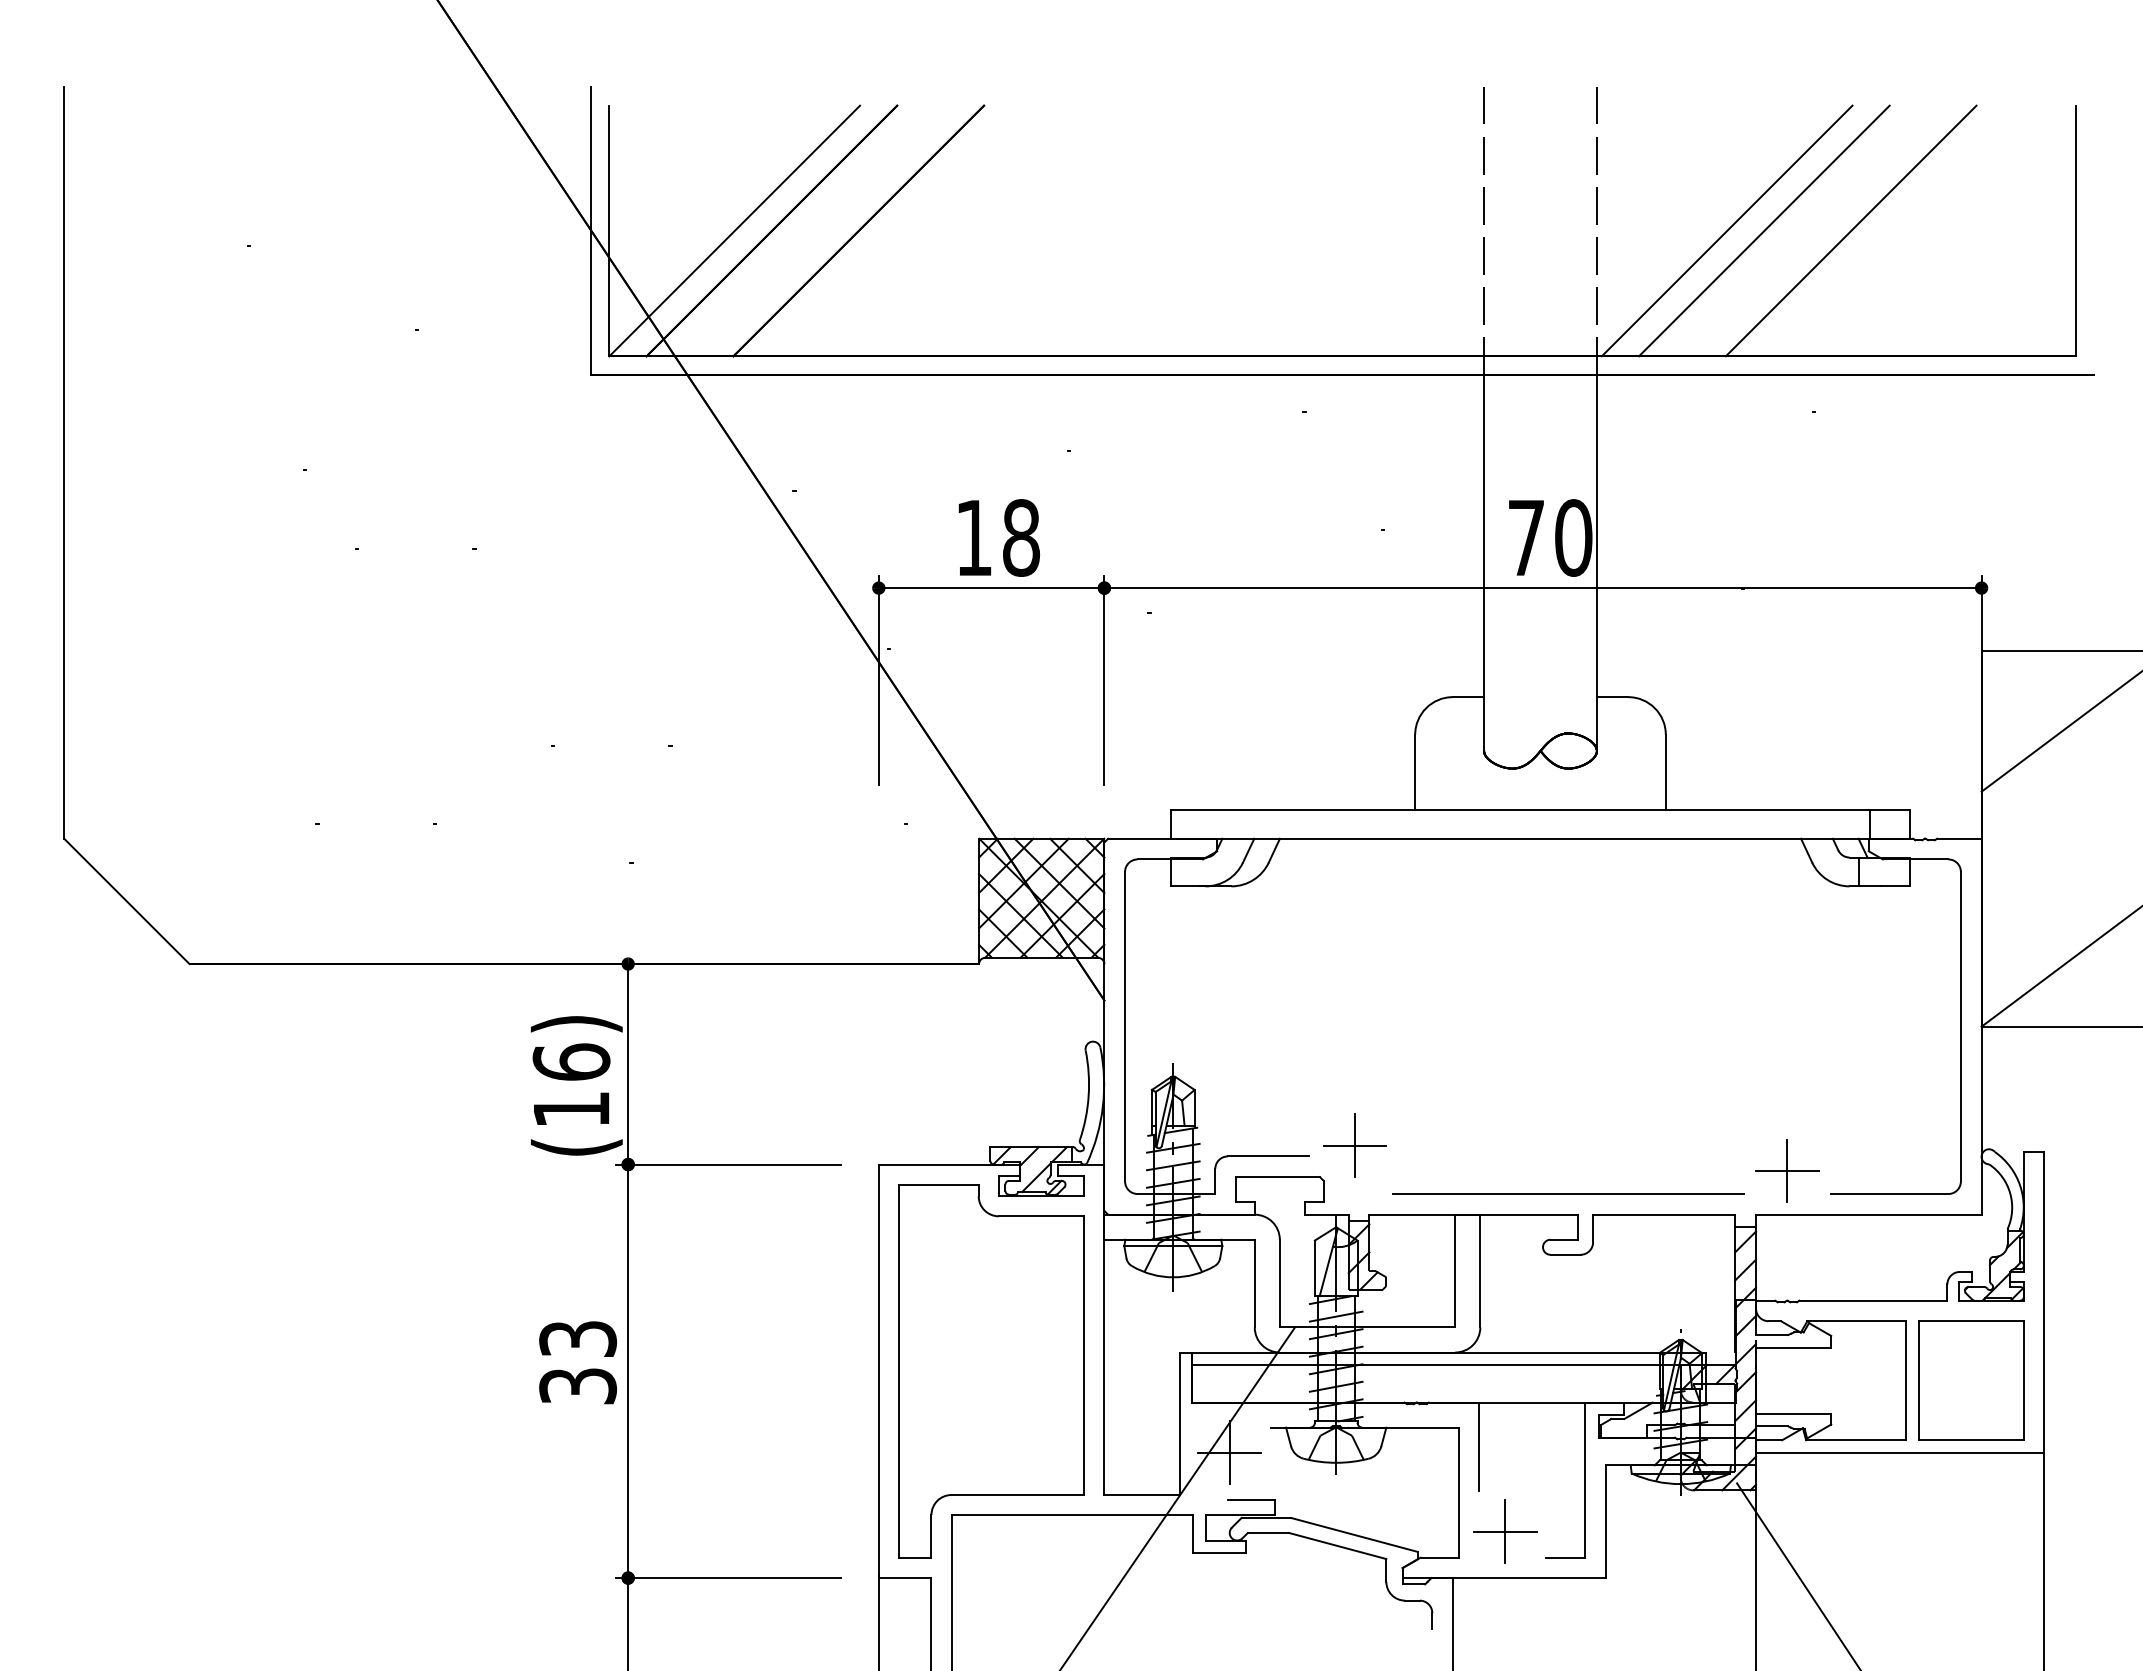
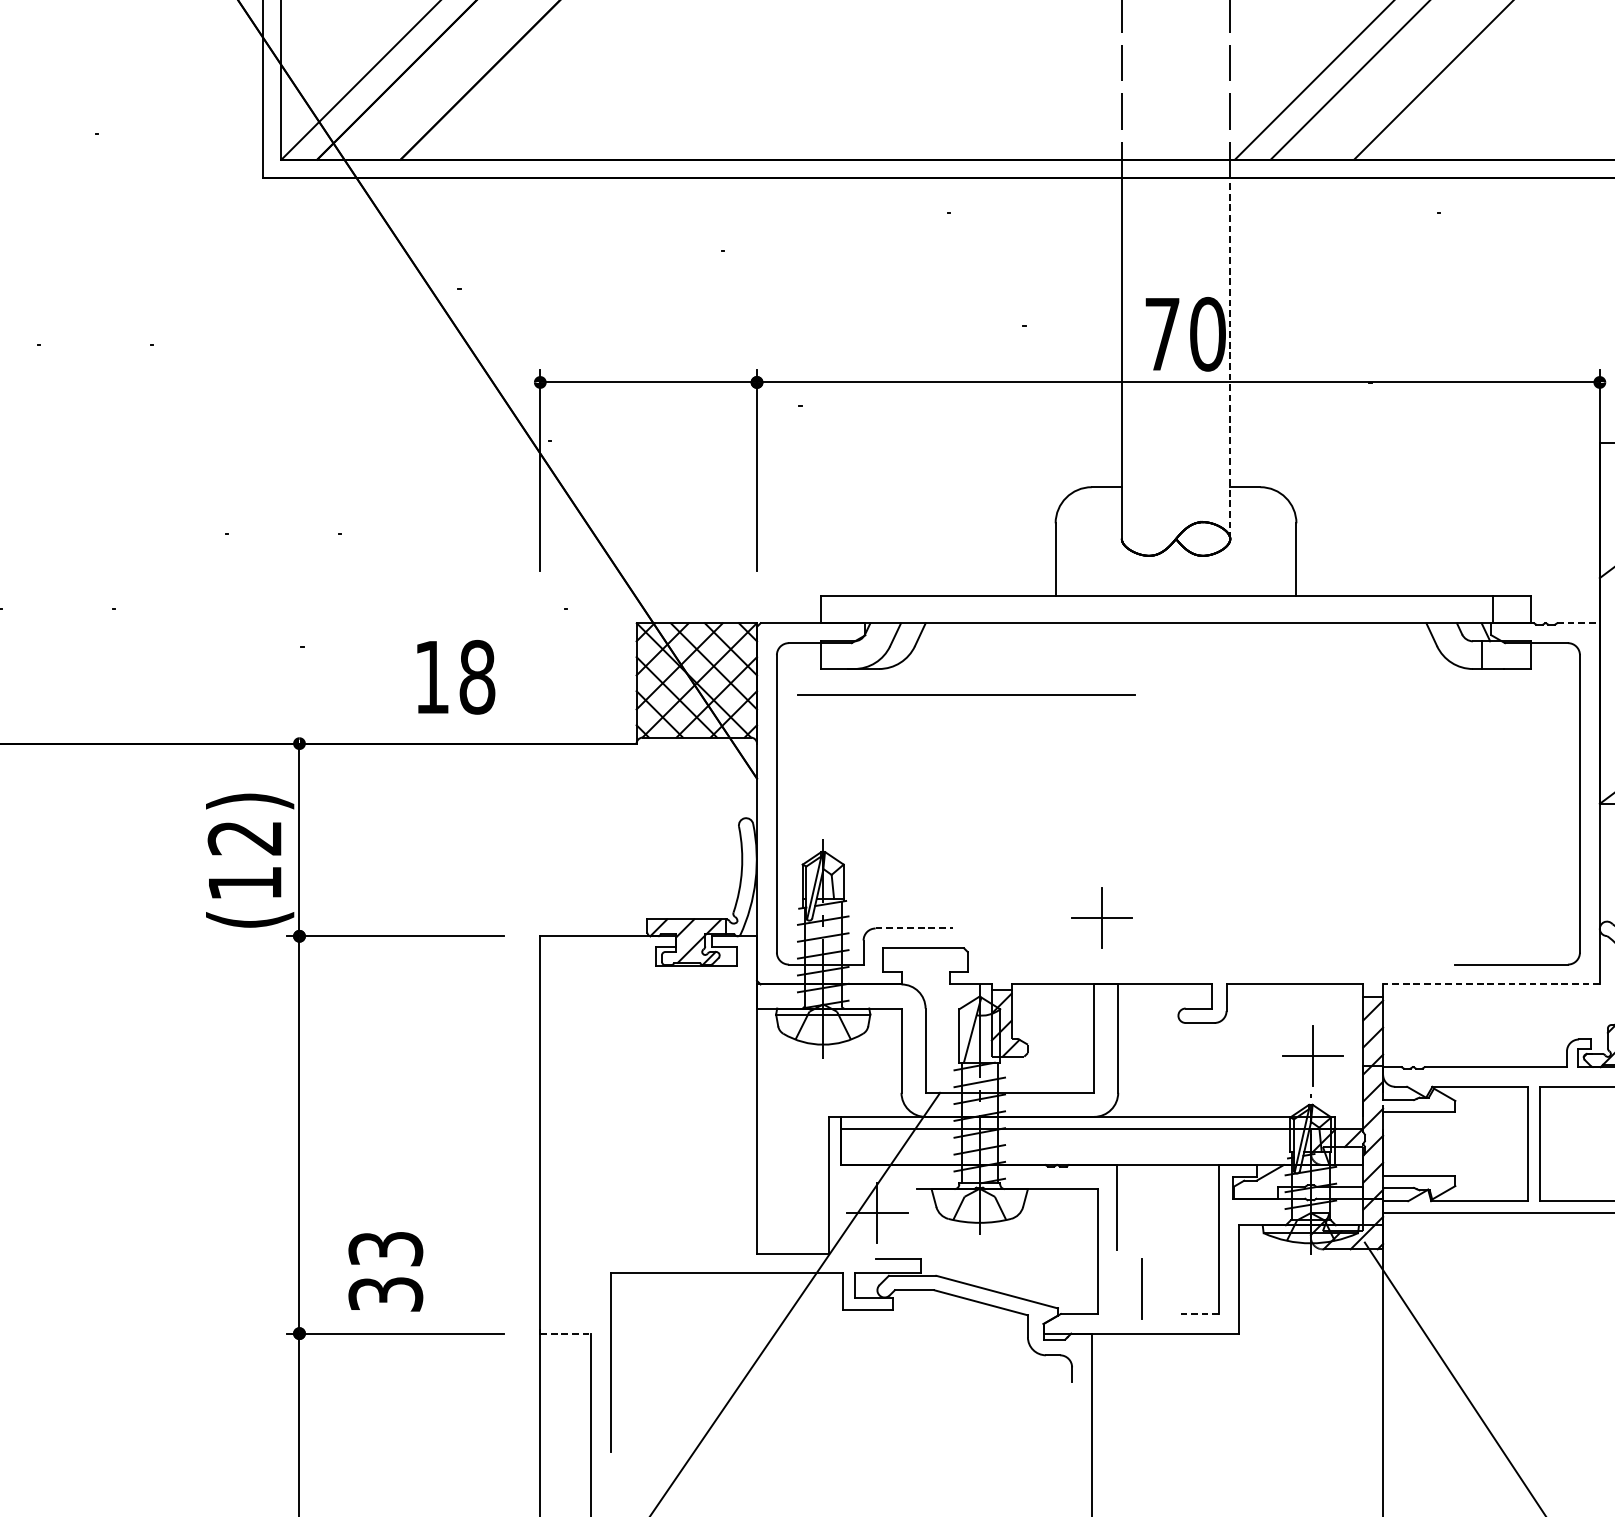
text: (998, 537) -> (455, 676), moved
line: (1596, 562) -> (1229, 357), solid -> dashed
line: (1959, 838) -> (1578, 623), solid -> dashed
text: (571, 1061) -> (245, 837), (16) -> (12)
part: (1354, 1145) -> (1101, 917), moved
line: (1268, 1156) -> (914, 928), solid -> dashed
part: (1787, 1170) -> (1313, 1055), moved
line: (1568, 1193) -> (966, 694), moved
line: (1868, 1214) -> (1491, 984), solid -> dashed
text: (577, 1362) -> (385, 1271), moved
part: (991, 1371) -> (648, 1135), removed
line: (1505, 1531) -> (1142, 1288), removed
line: (1565, 1557) -> (1200, 1313), solid -> dashed
line: (905, 1578) -> (565, 1334), solid -> dashed

